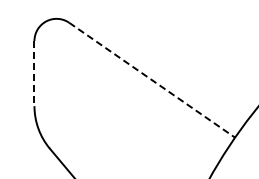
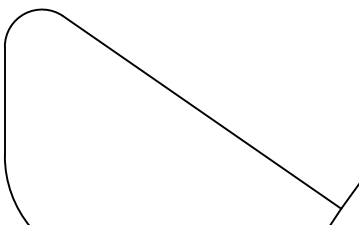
line: (34, 73) -> (4, 101), dashed -> solid
line: (152, 80) -> (202, 112), dashed -> solid

